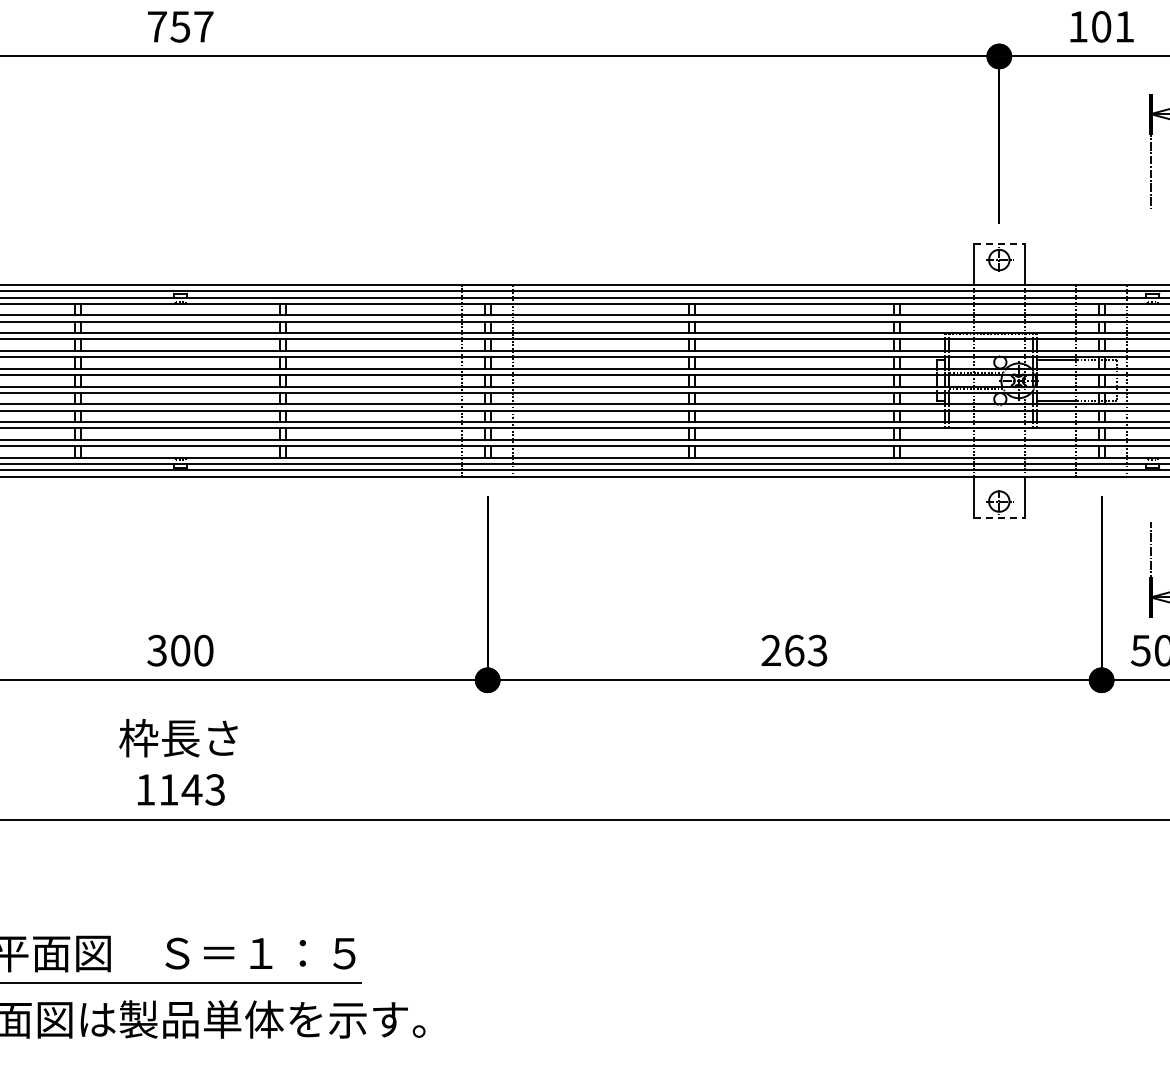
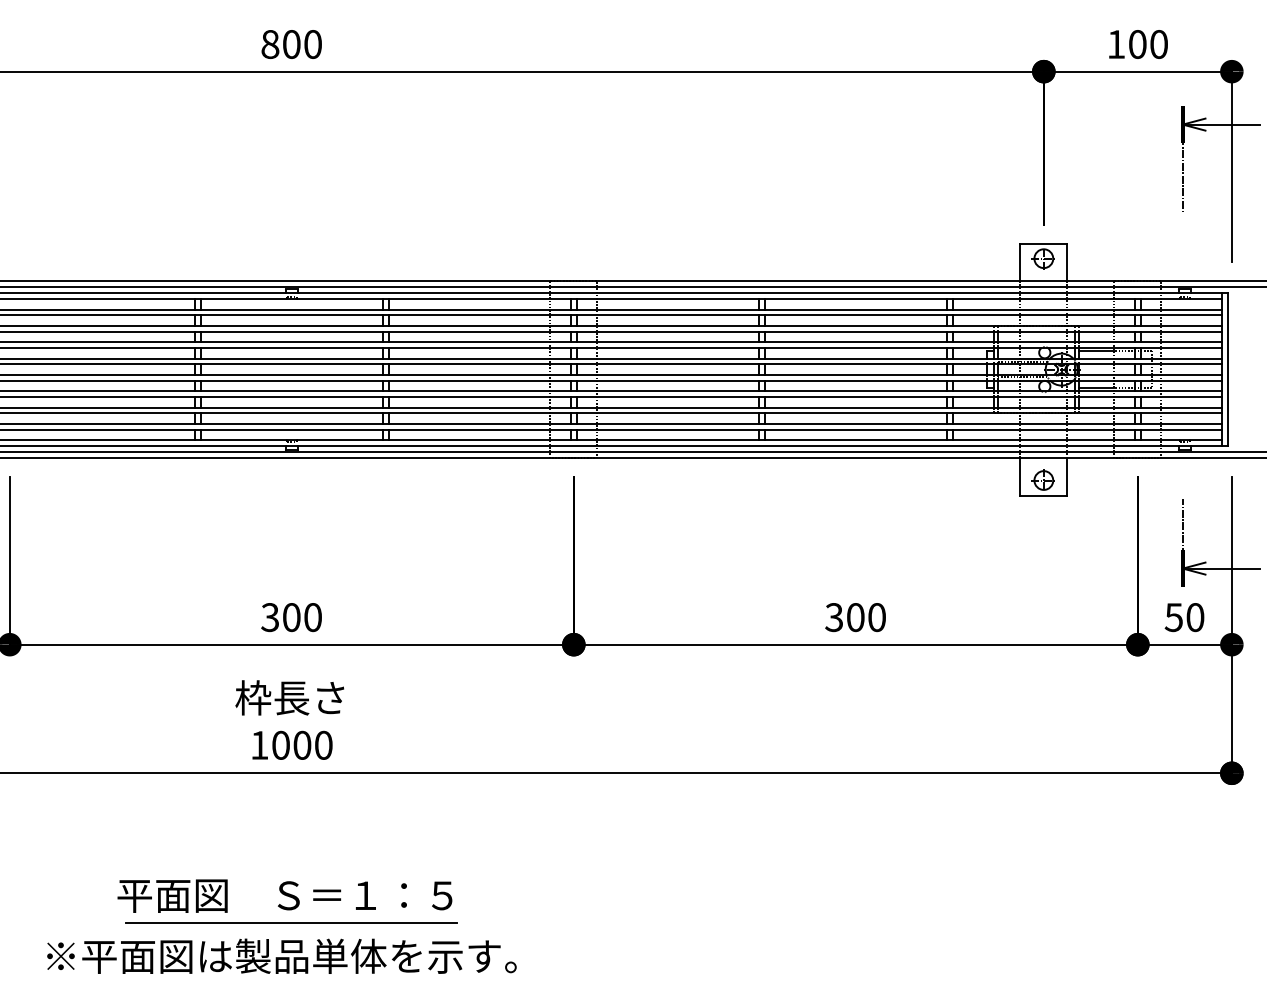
text: (180, 26) -> (291, 44), 757 -> 800
text: (1124, 26) -> (1158, 44), 101 -> 100
line: (998, 243) -> (1043, 243), dashed -> solid
line: (998, 517) -> (1043, 495), dashed -> solid
text: (794, 650) -> (855, 617), 263 -> 300
text: (192, 788) -> (302, 744), 1143 -> 1000

